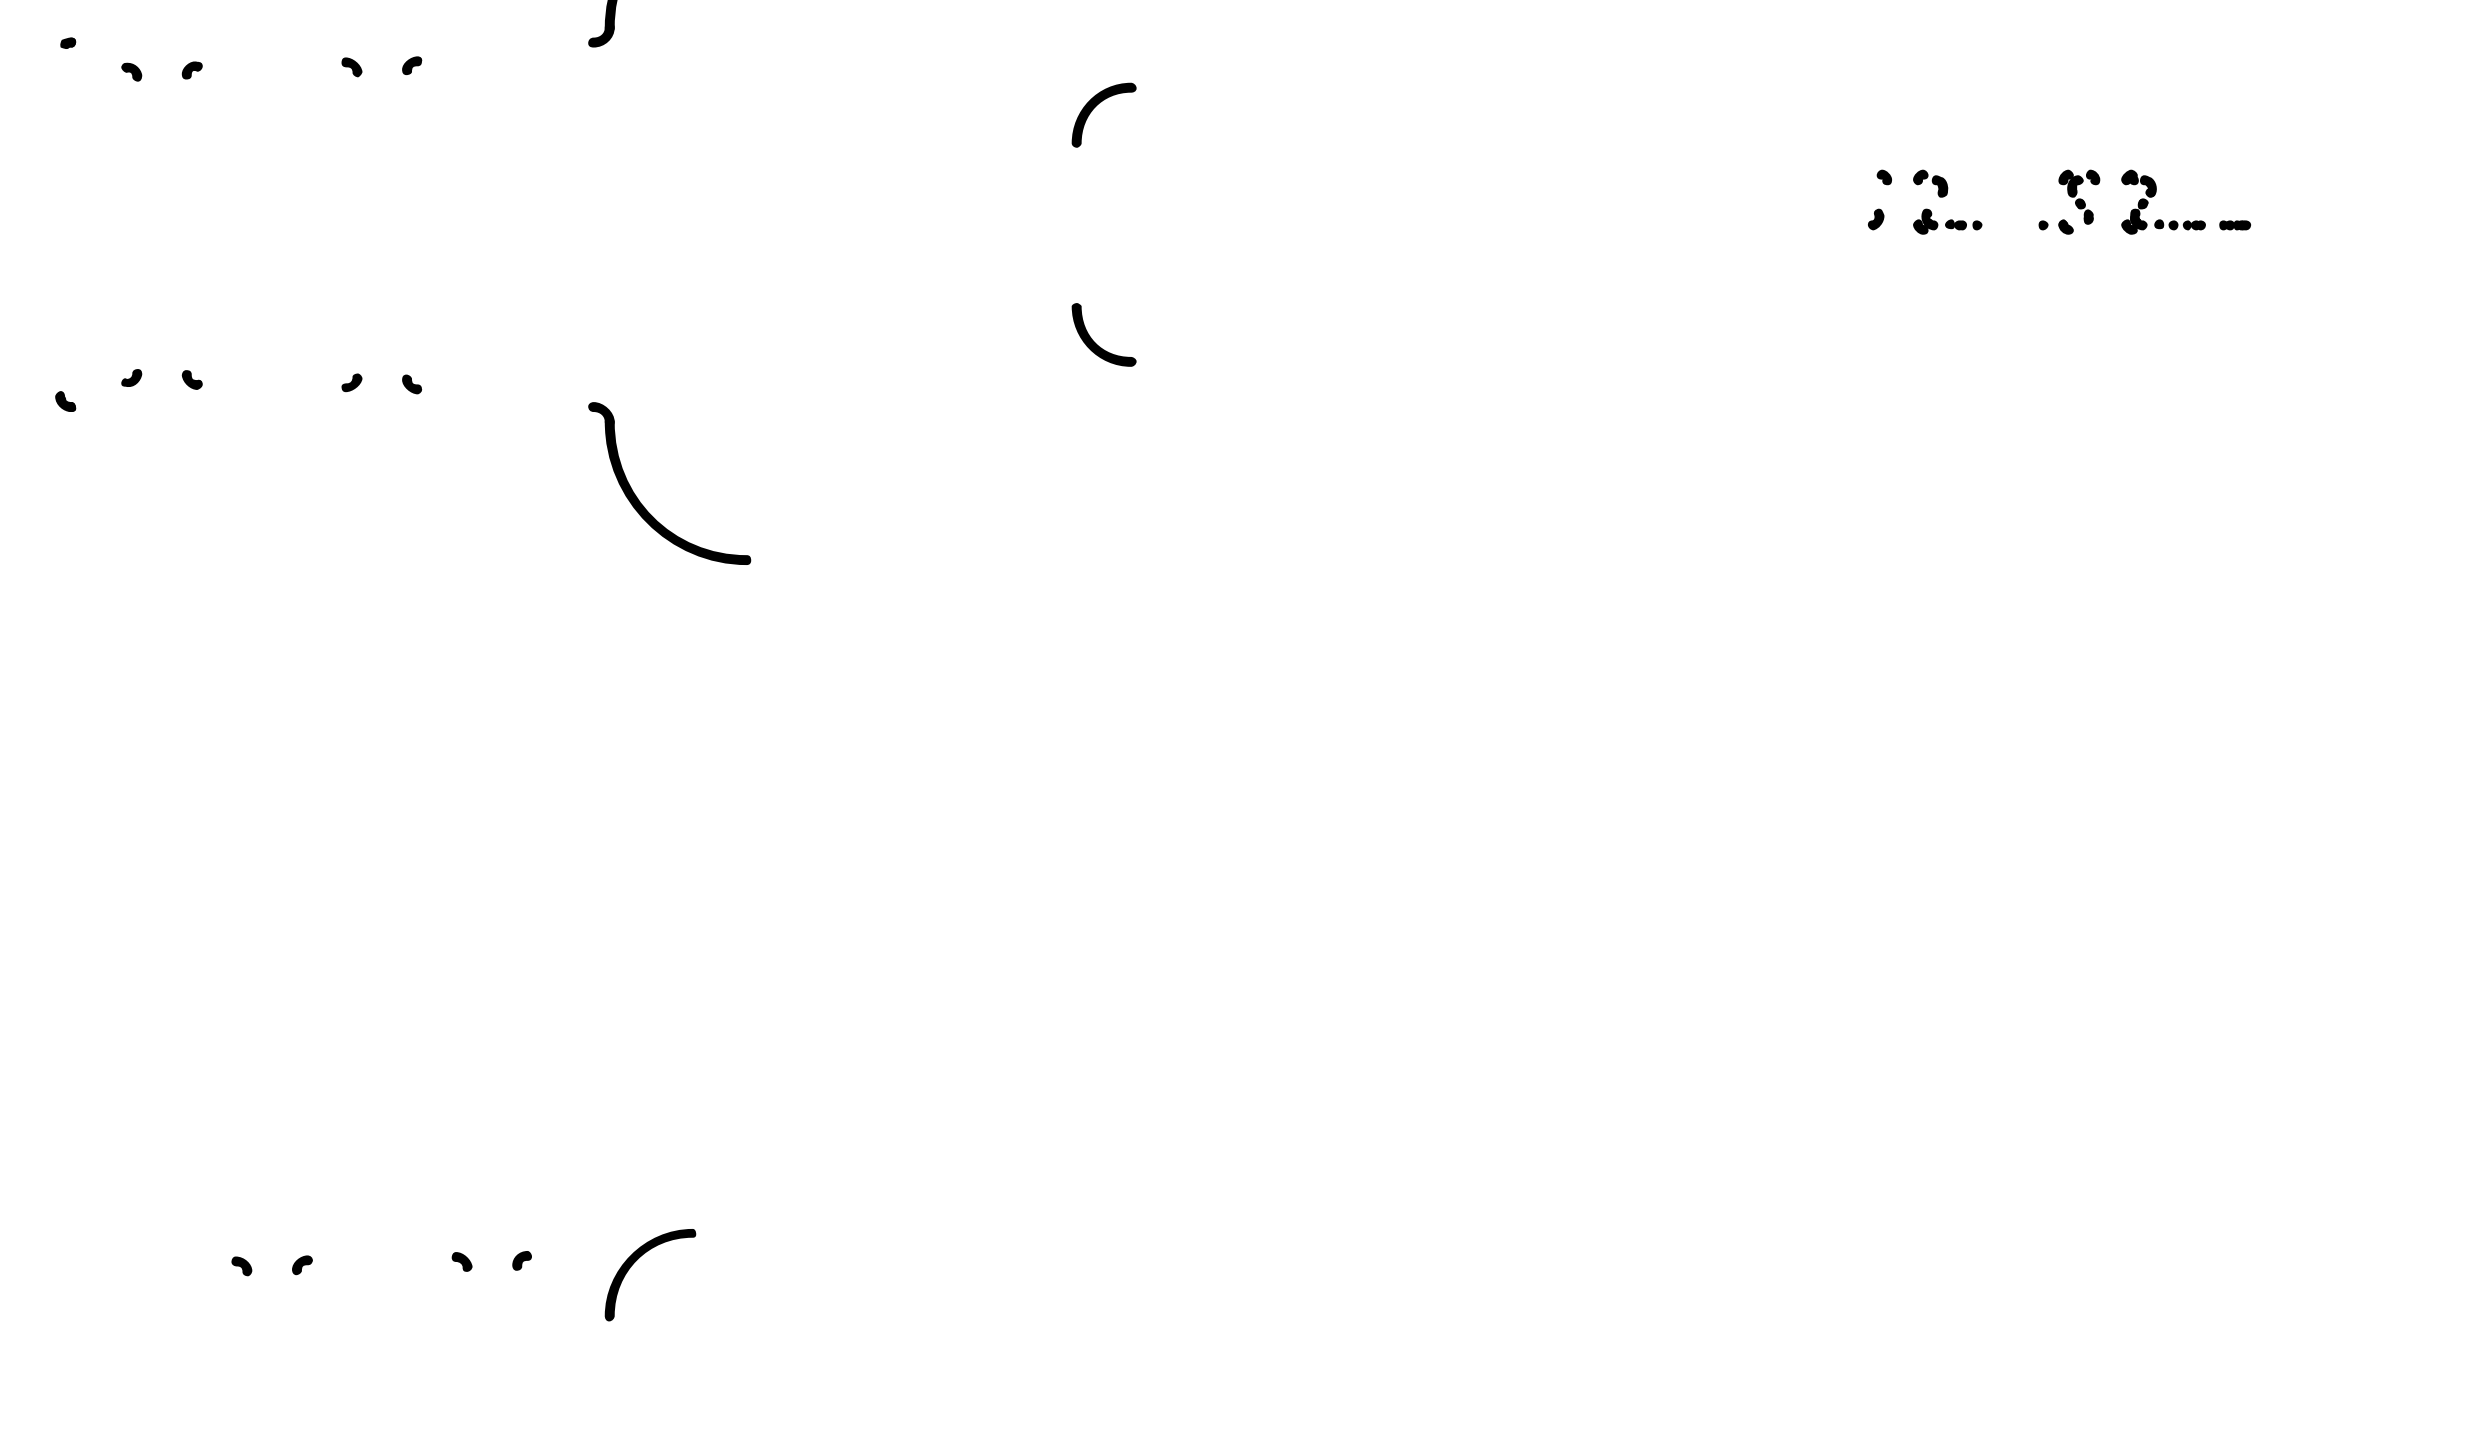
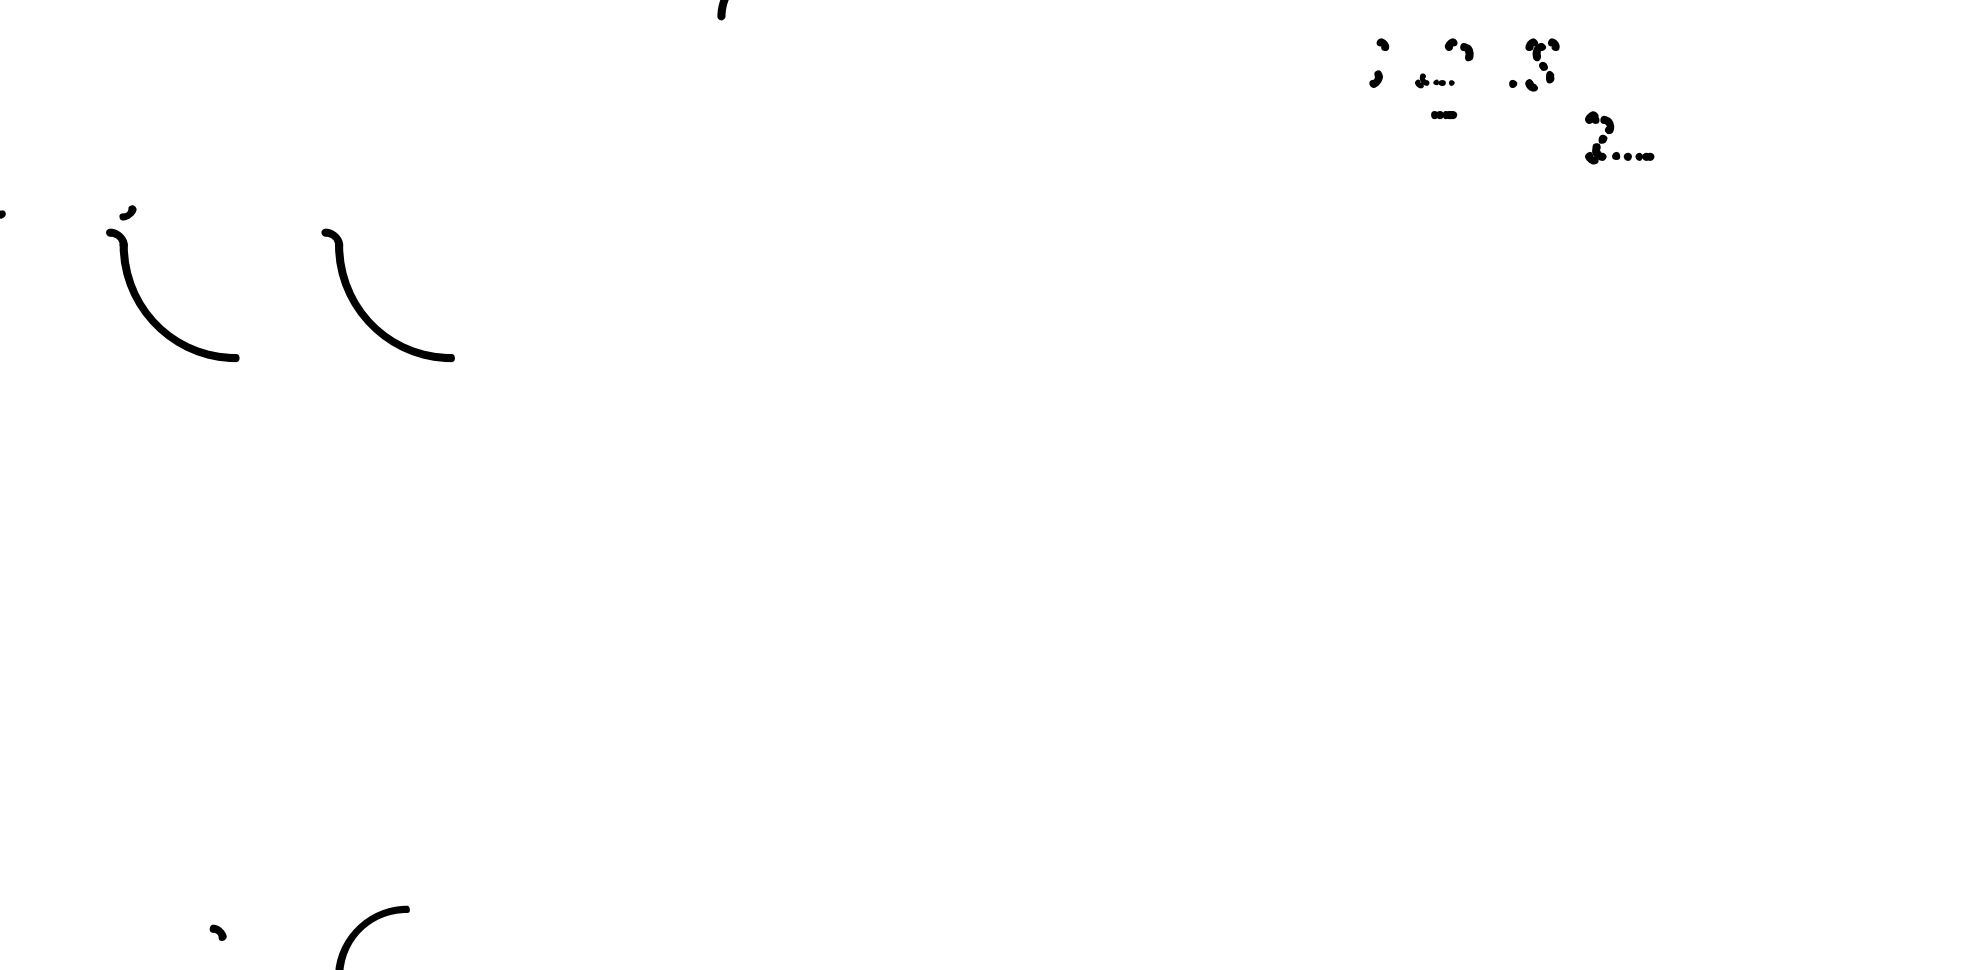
part: (1930, 183) -> (1459, 49), moved
part: (2155, 195) -> (1613, 132), moved
part: (1947, 221) -> (1434, 80), size x0.7
part: (2234, 225) -> (1443, 115), moved
fill: (1103, 334) -> (743, 173), removed
fill: (412, 384) -> (177, 214), removed
part: (381, 506) -> (152, 314), added
fill: (522, 1260) -> (267, 931), removed
fill: (302, 1265) -> (87, 935), removed
fill: (241, 1266) -> (37, 936), removed

